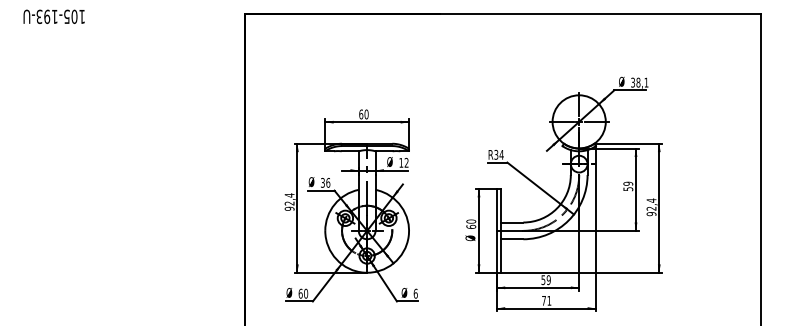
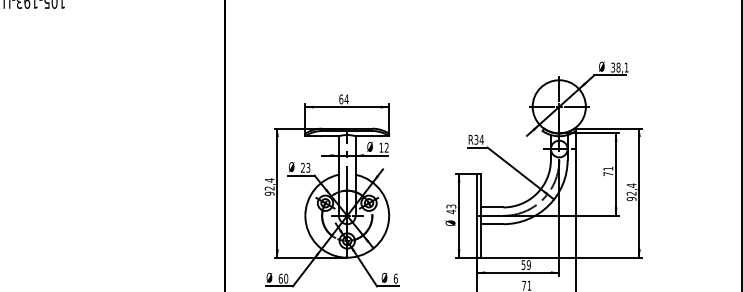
text: (366, 114) -> (346, 99), 60 -> 64
text: (325, 182) -> (305, 167), 36 -> 23
text: (628, 186) -> (608, 171), 59 -> 71
text: (471, 224) -> (451, 209), 60 -> 43

